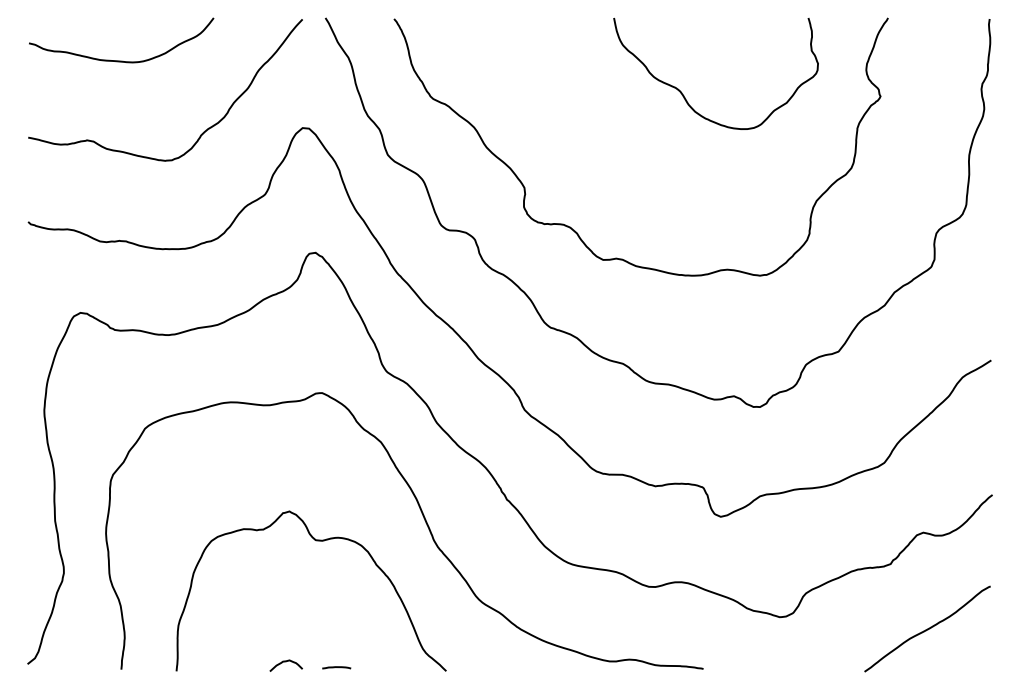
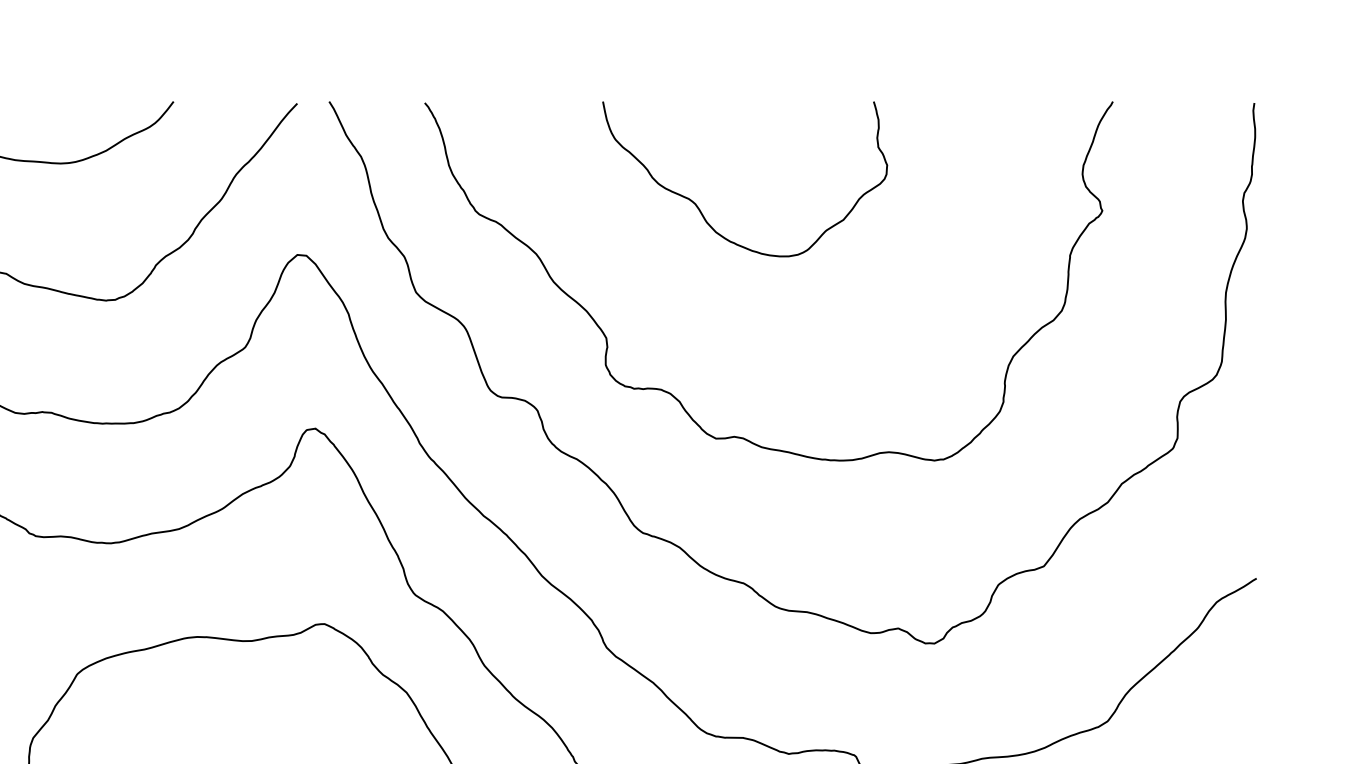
curve: (684, 95) -> (701, 209), moved

